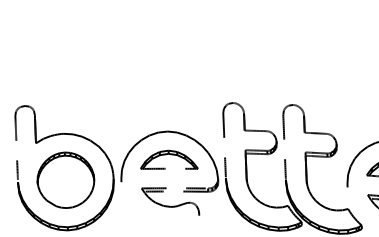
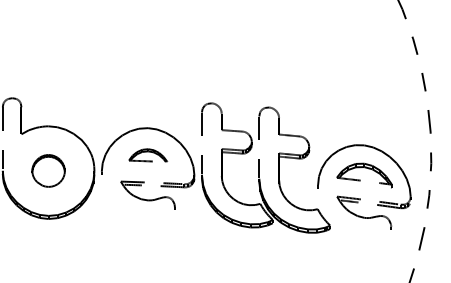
part: (169, 160) -> (148, 155), size x0.7
part: (65, 179) -> (48, 170), size x0.6

